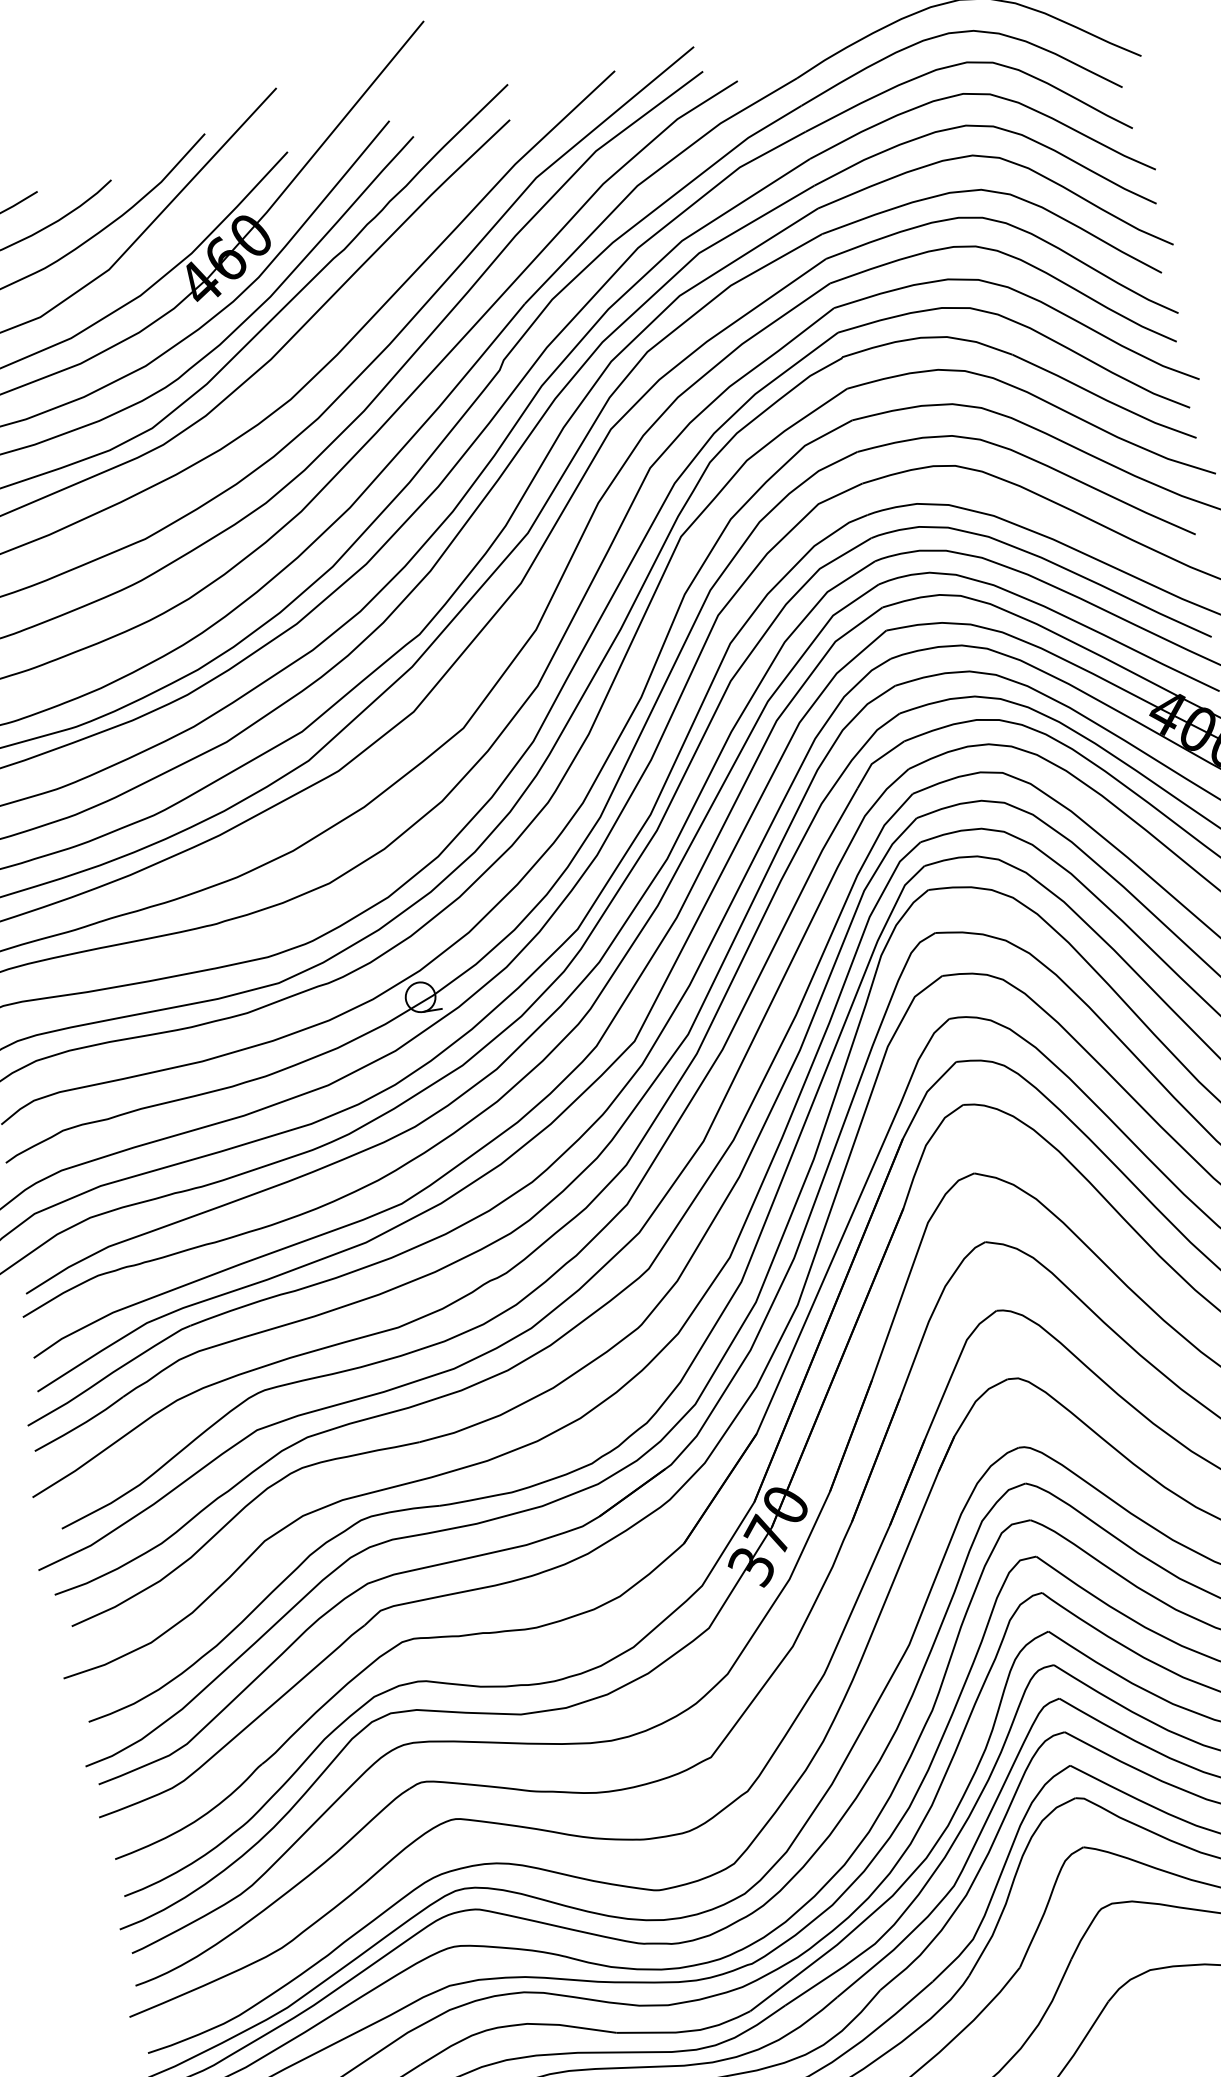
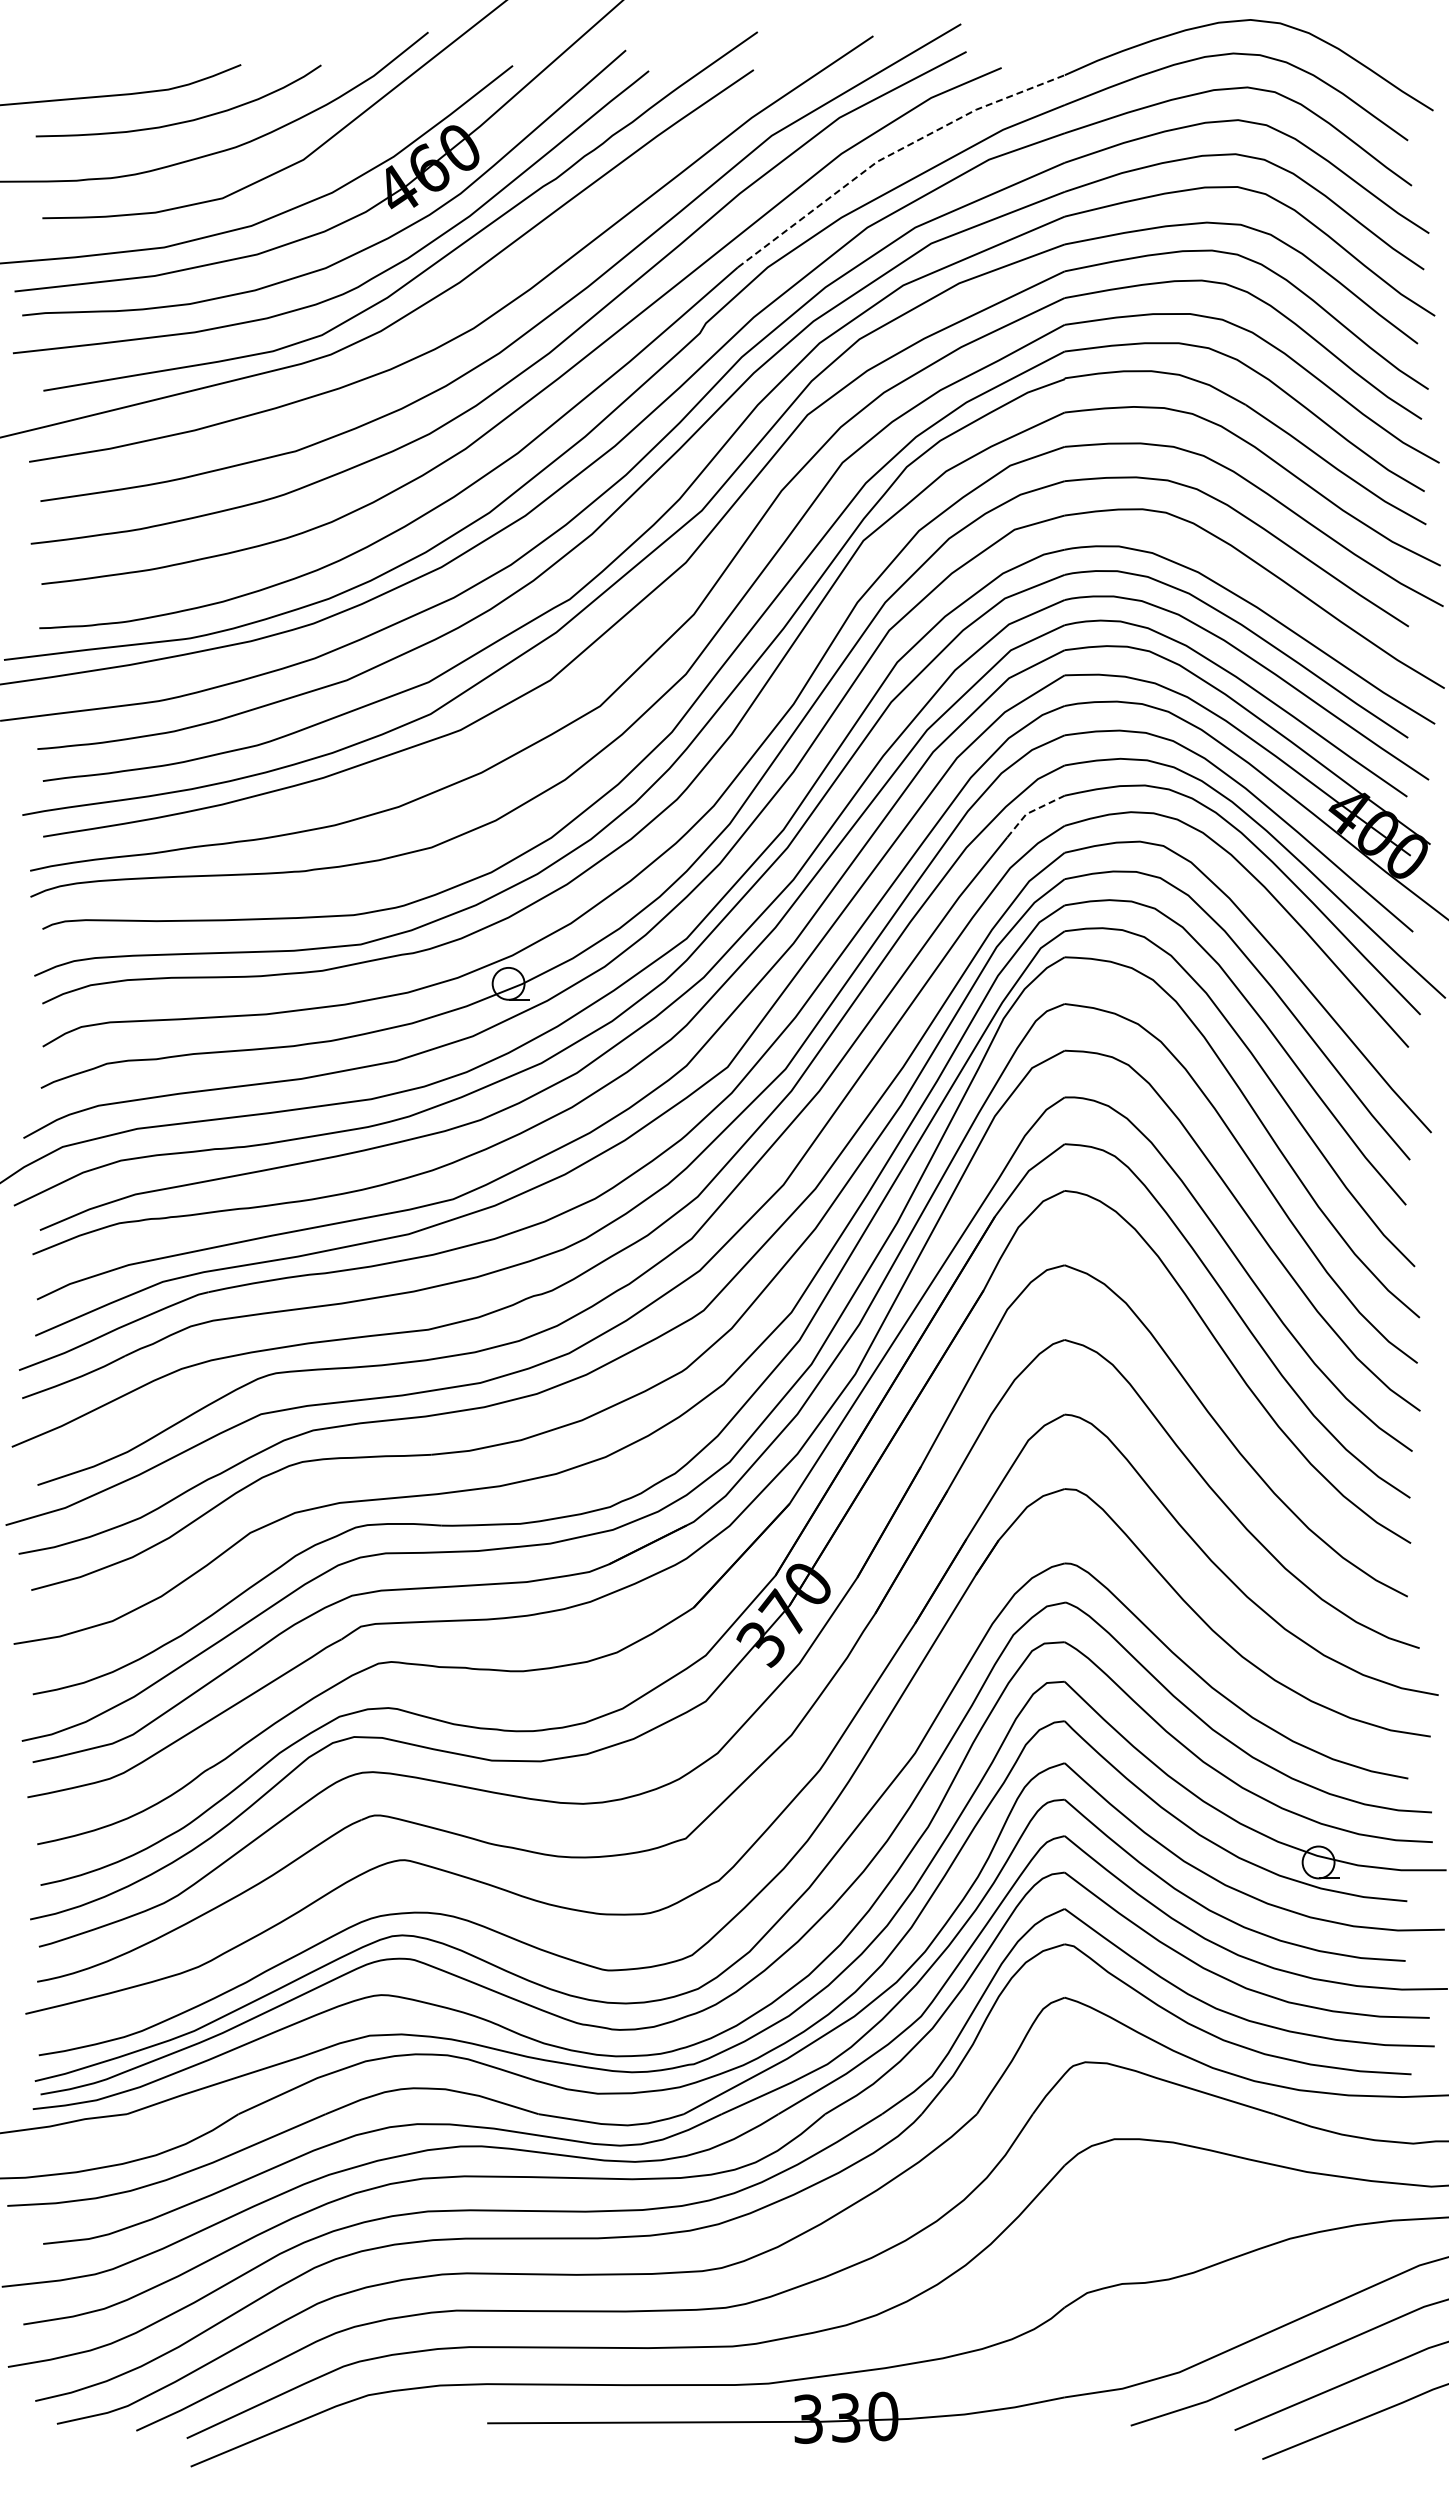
line: (649, 177) -> (891, 154), solid -> dashed
line: (876, 760) -> (1031, 811), solid -> dashed

